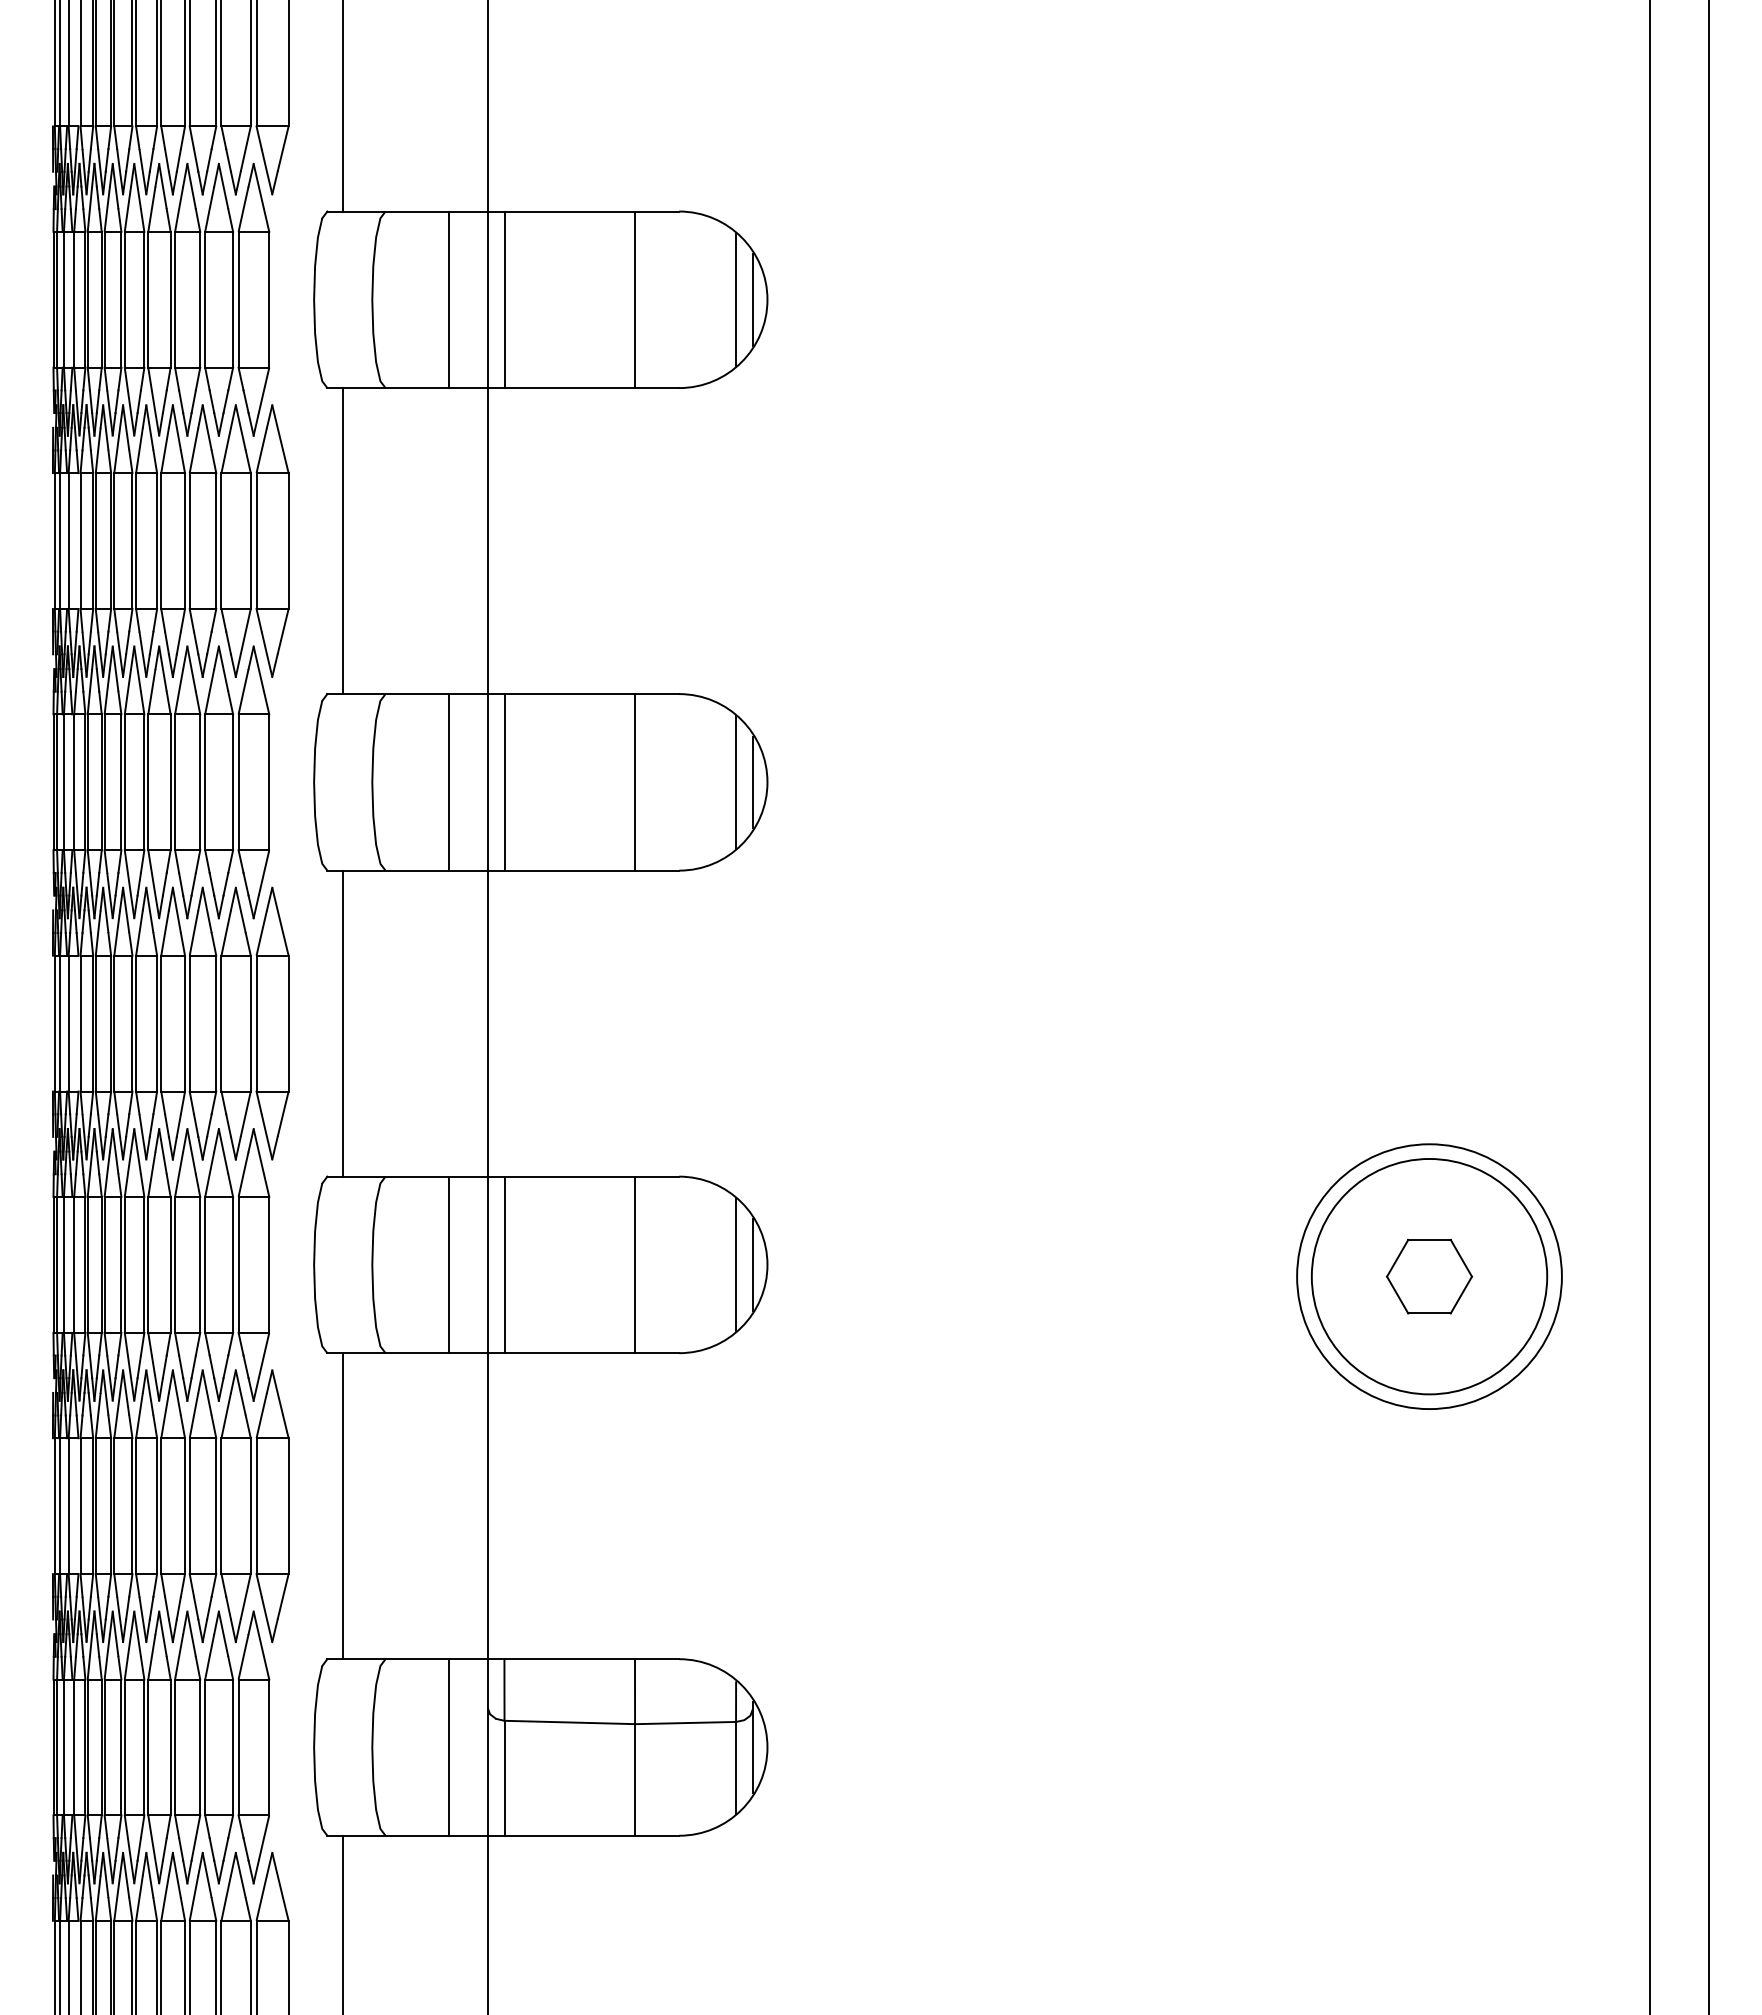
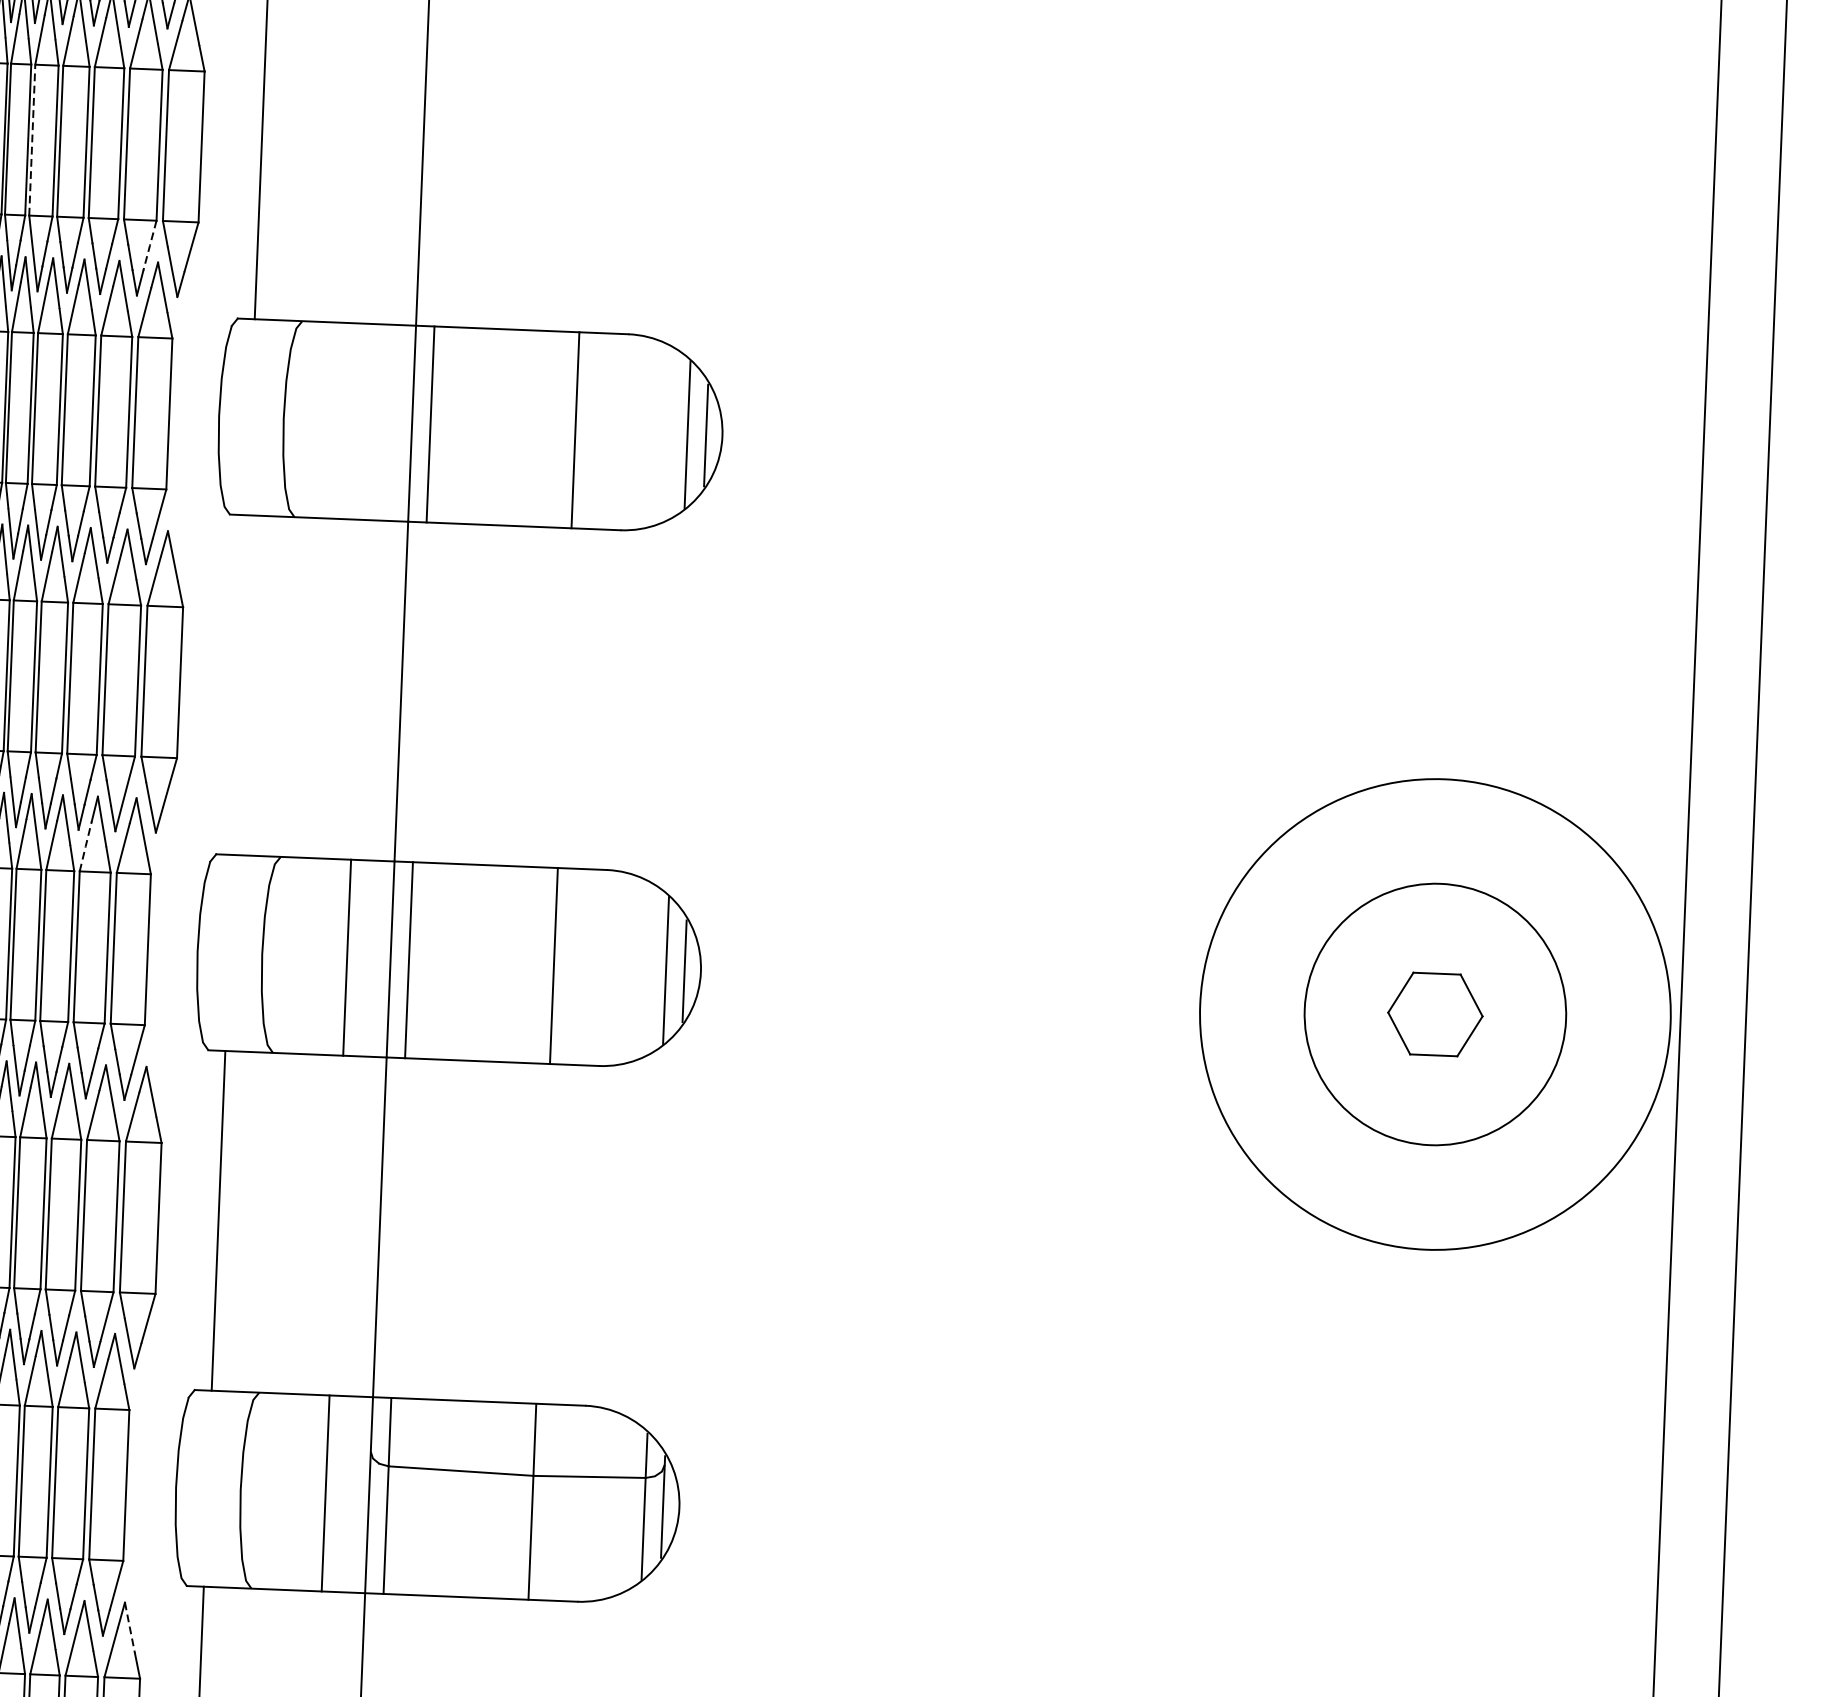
line: (136, 541) -> (32, 140), solid -> dashed
line: (245, 631) -> (149, 245), solid -> dashed
line: (448, 782) -> (368, 422), removed
line: (342, 1023) -> (239, 684), removed
line: (209, 1174) -> (85, 846), solid -> dashed
circle: (1429, 1276) -> (1435, 1014), size x1.6
line: (277, 1875) -> (129, 1627), solid -> dashed

